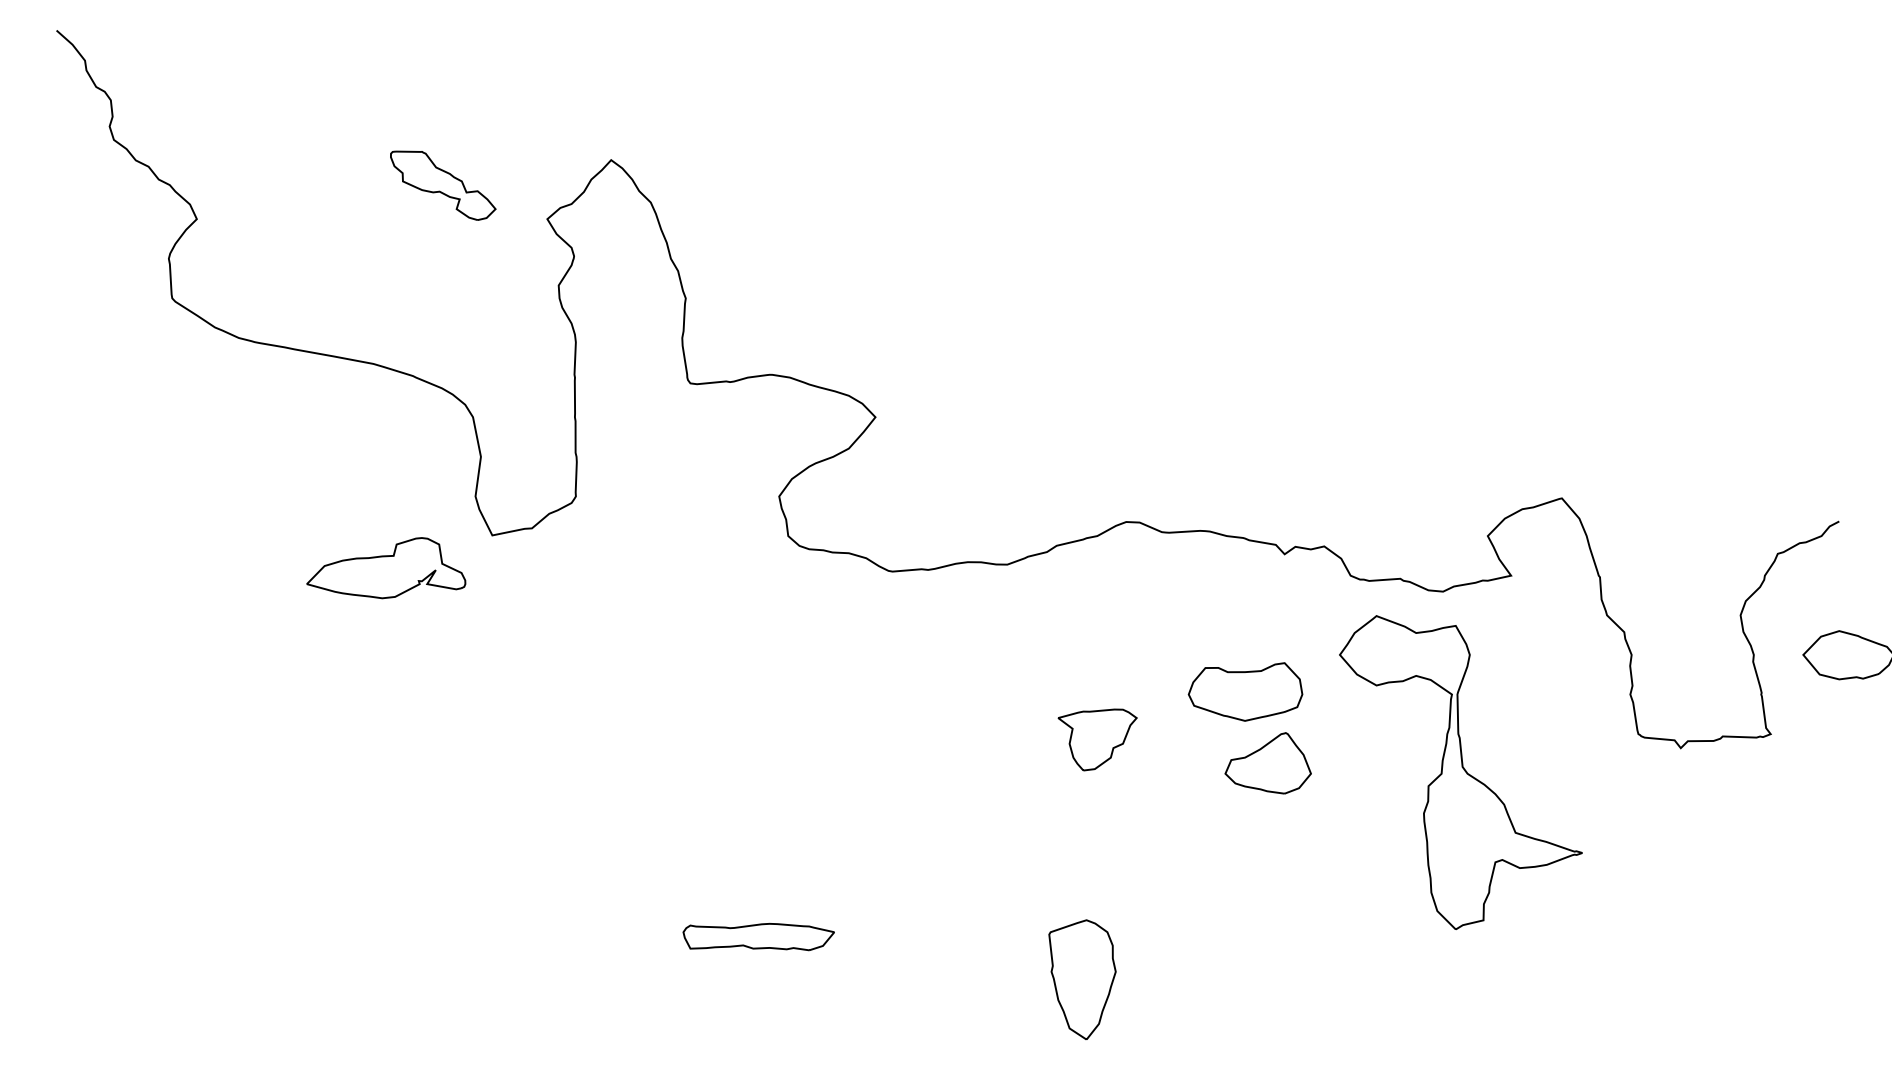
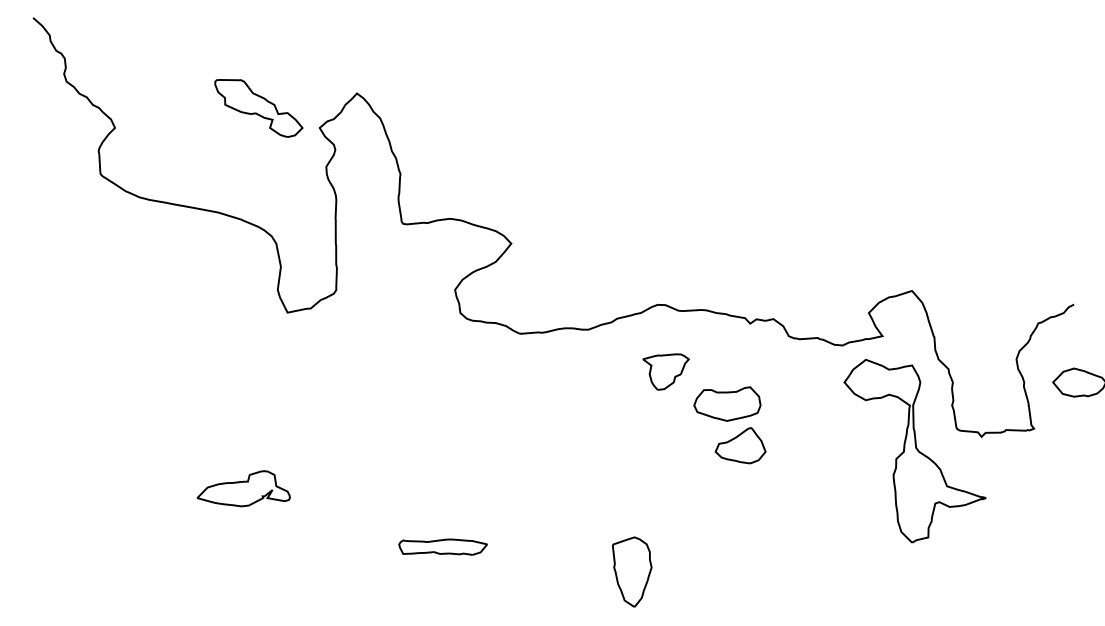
part: (442, 185) -> (258, 108), size x1.43
part: (386, 567) -> (243, 488), moved
part: (1096, 738) -> (665, 371), moved
part: (1459, 771) -> (914, 450), moved

